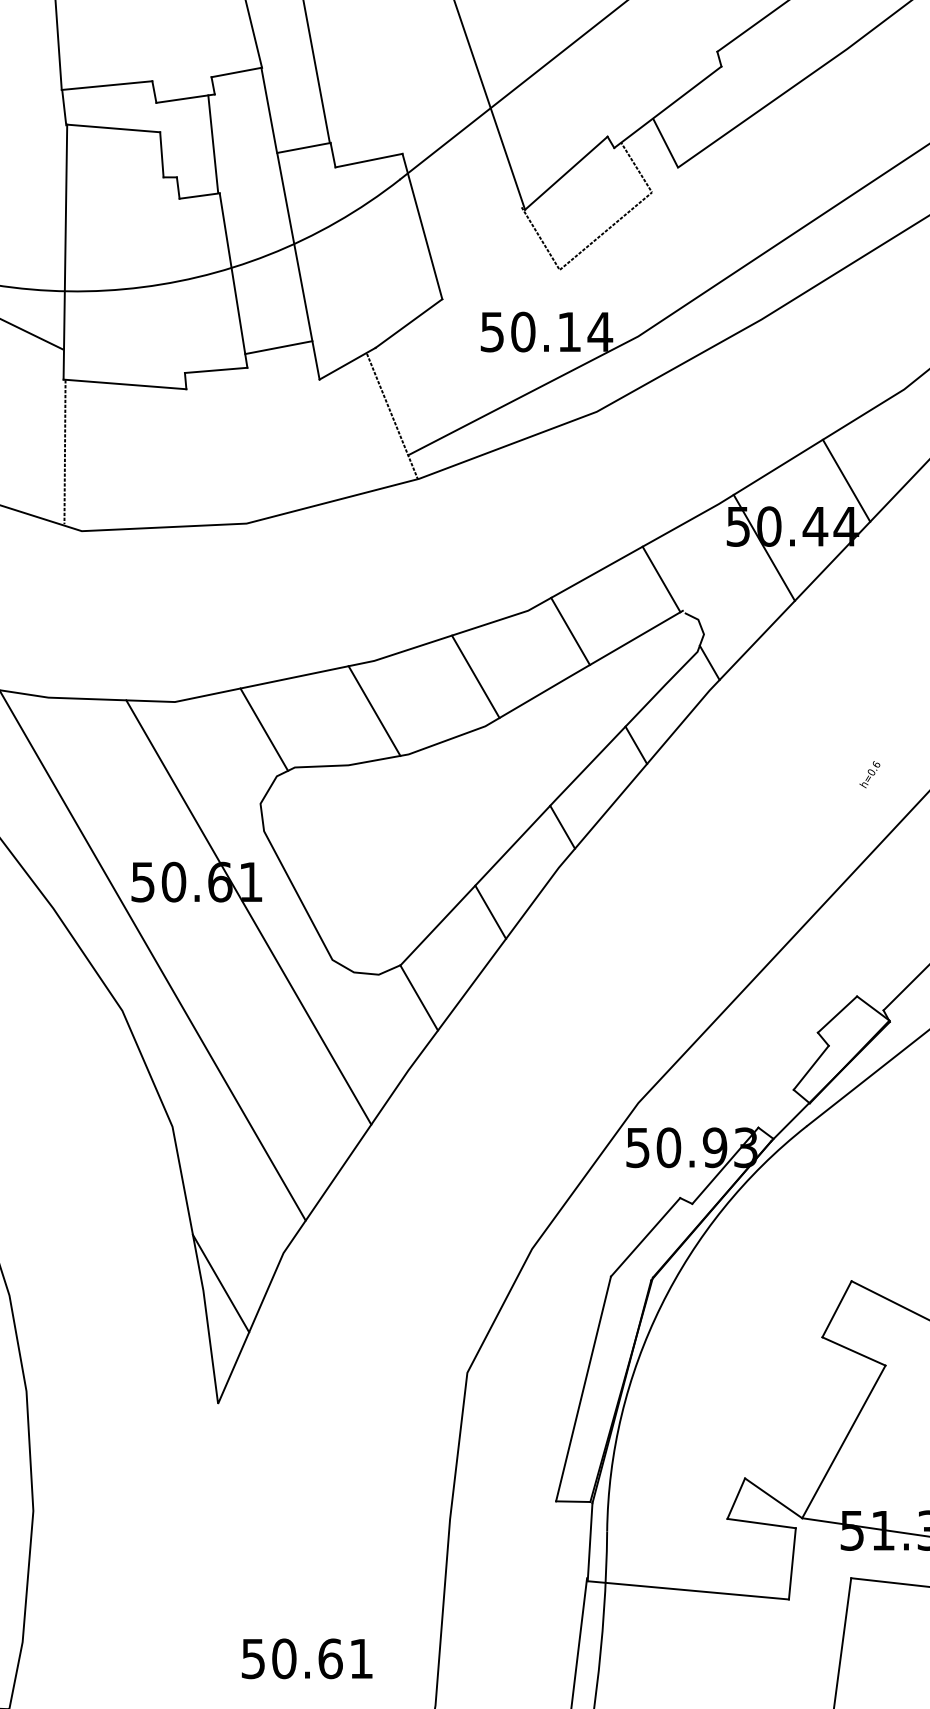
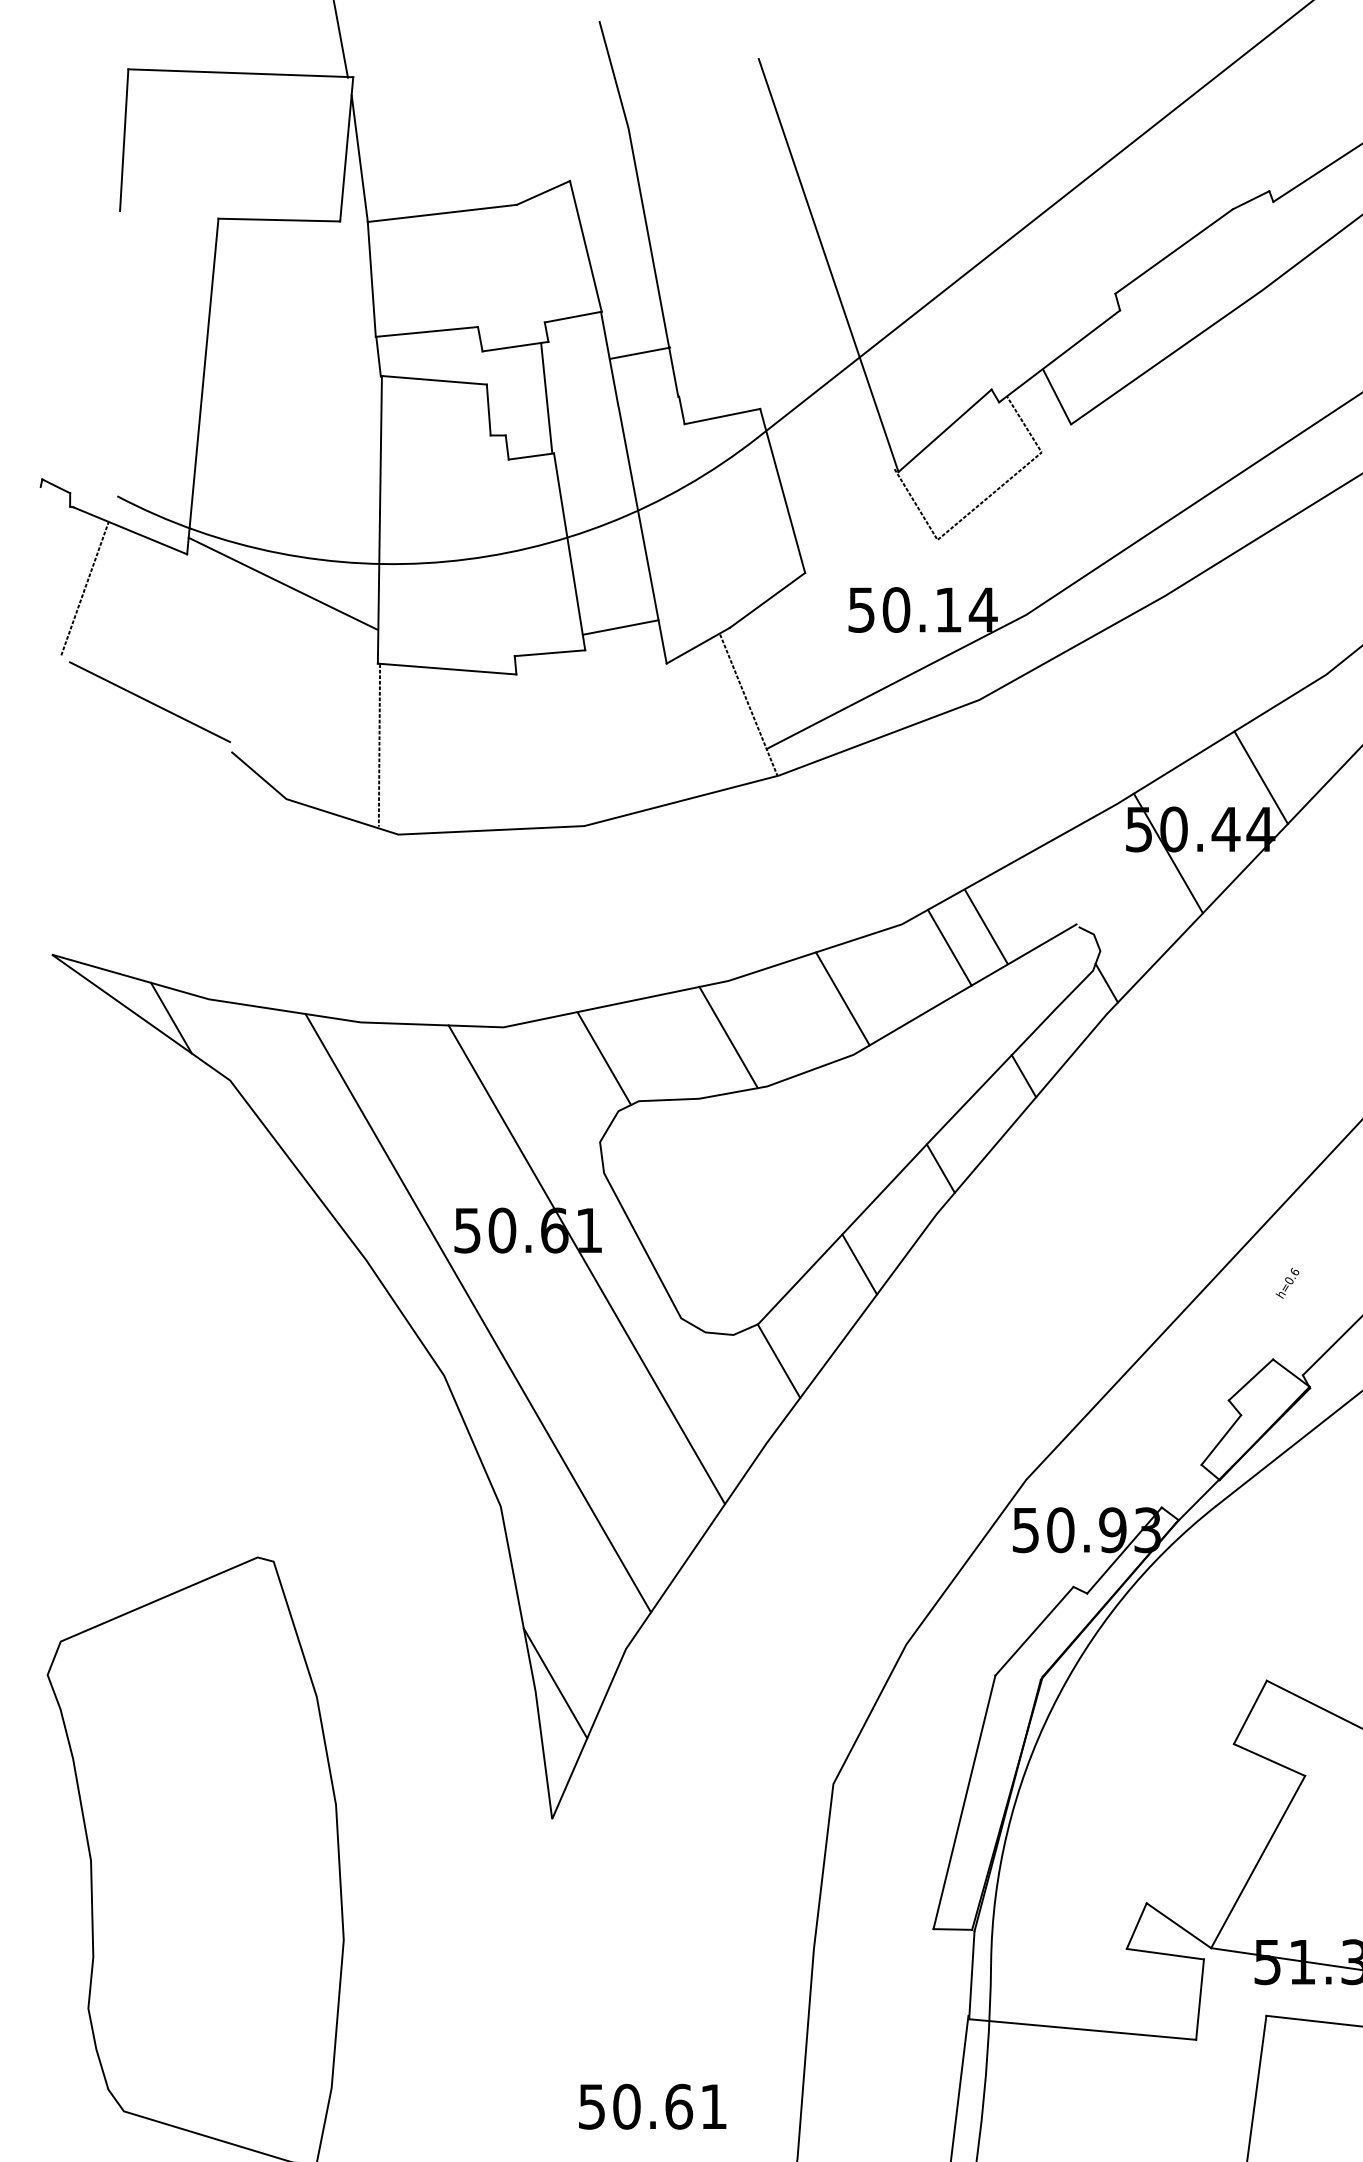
line: (303, 147) -> (639, 352), moved
line: (661, 579) -> (986, 927), moved
text: (869, 774) -> (1287, 1283), moved

